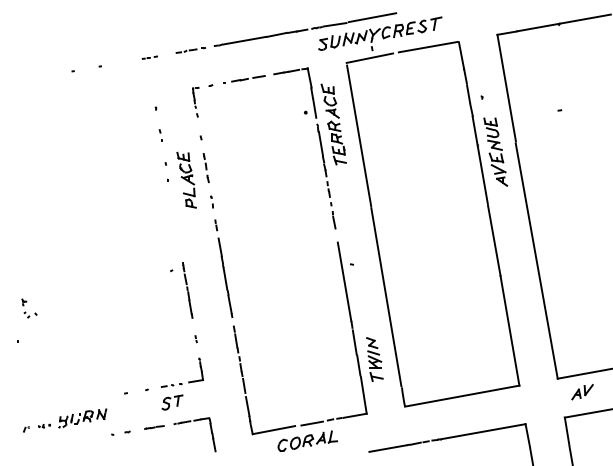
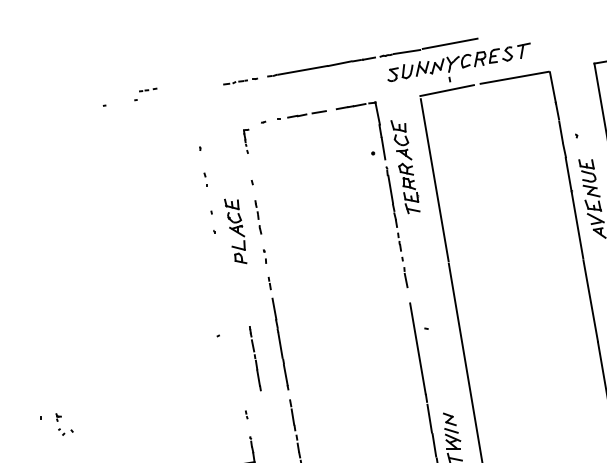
line: (149, 57) -> (147, 89), moved
part: (195, 101) -> (245, 140), size x0.7
line: (187, 290) -> (255, 358), moved
part: (29, 308) -> (64, 424), moved

